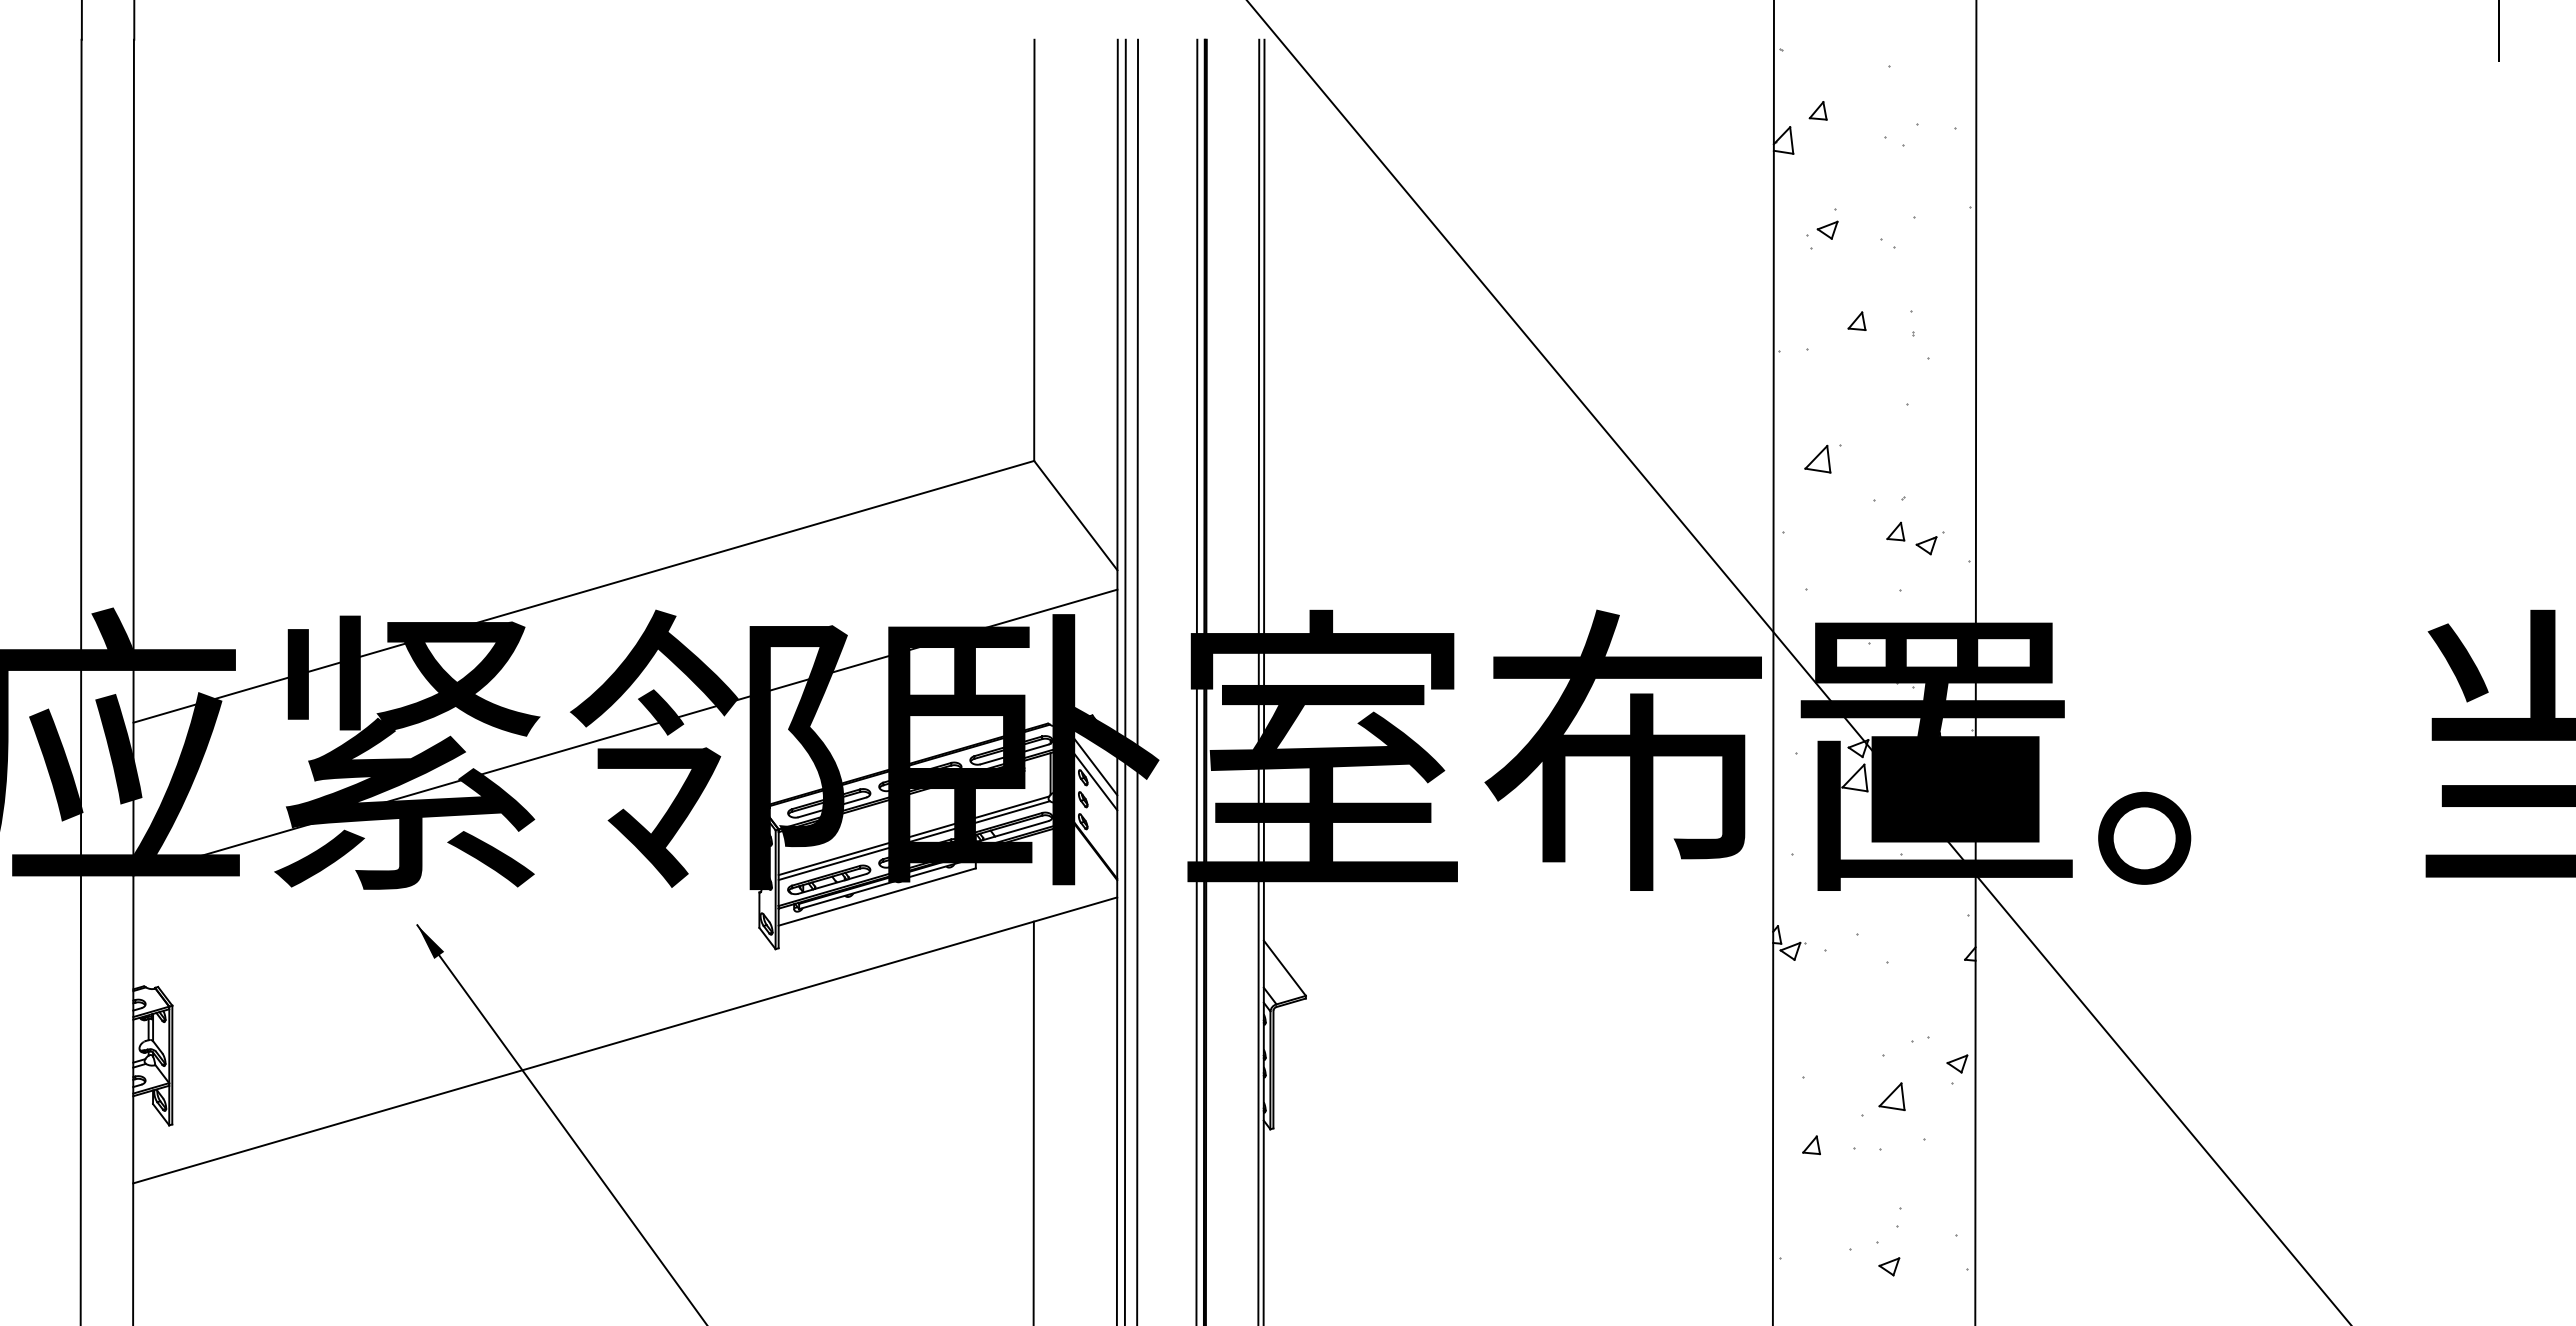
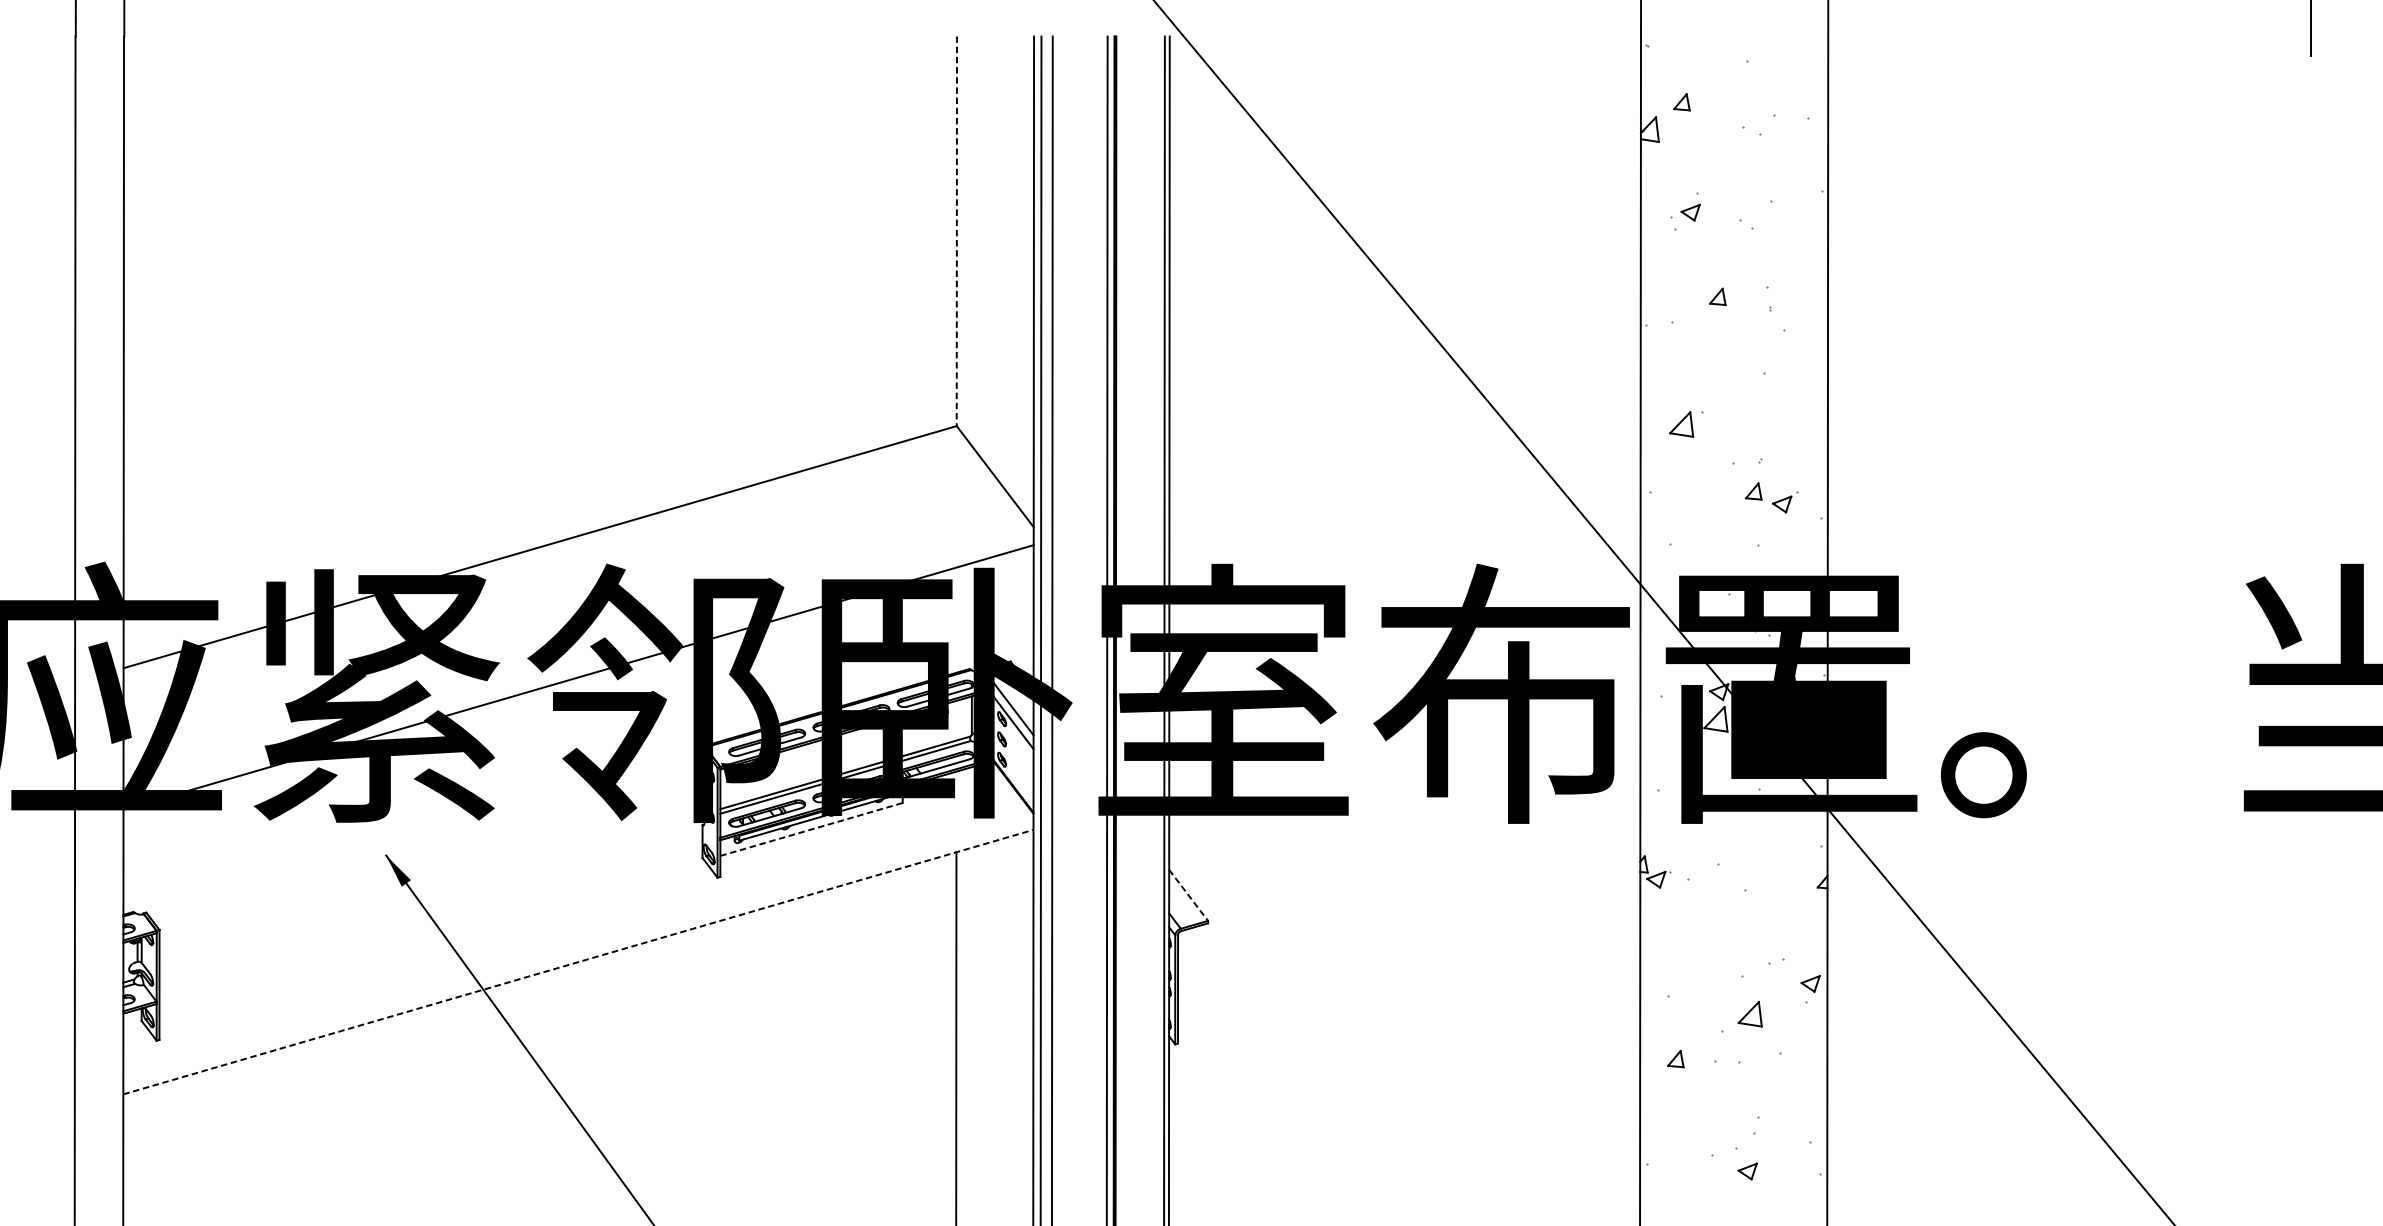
line: (1034, 250) -> (957, 231), solid -> dashed
line: (877, 897) -> (811, 829), solid -> dashed
line: (1284, 968) -> (1188, 895), solid -> dashed
line: (625, 1040) -> (578, 962), solid -> dashed

